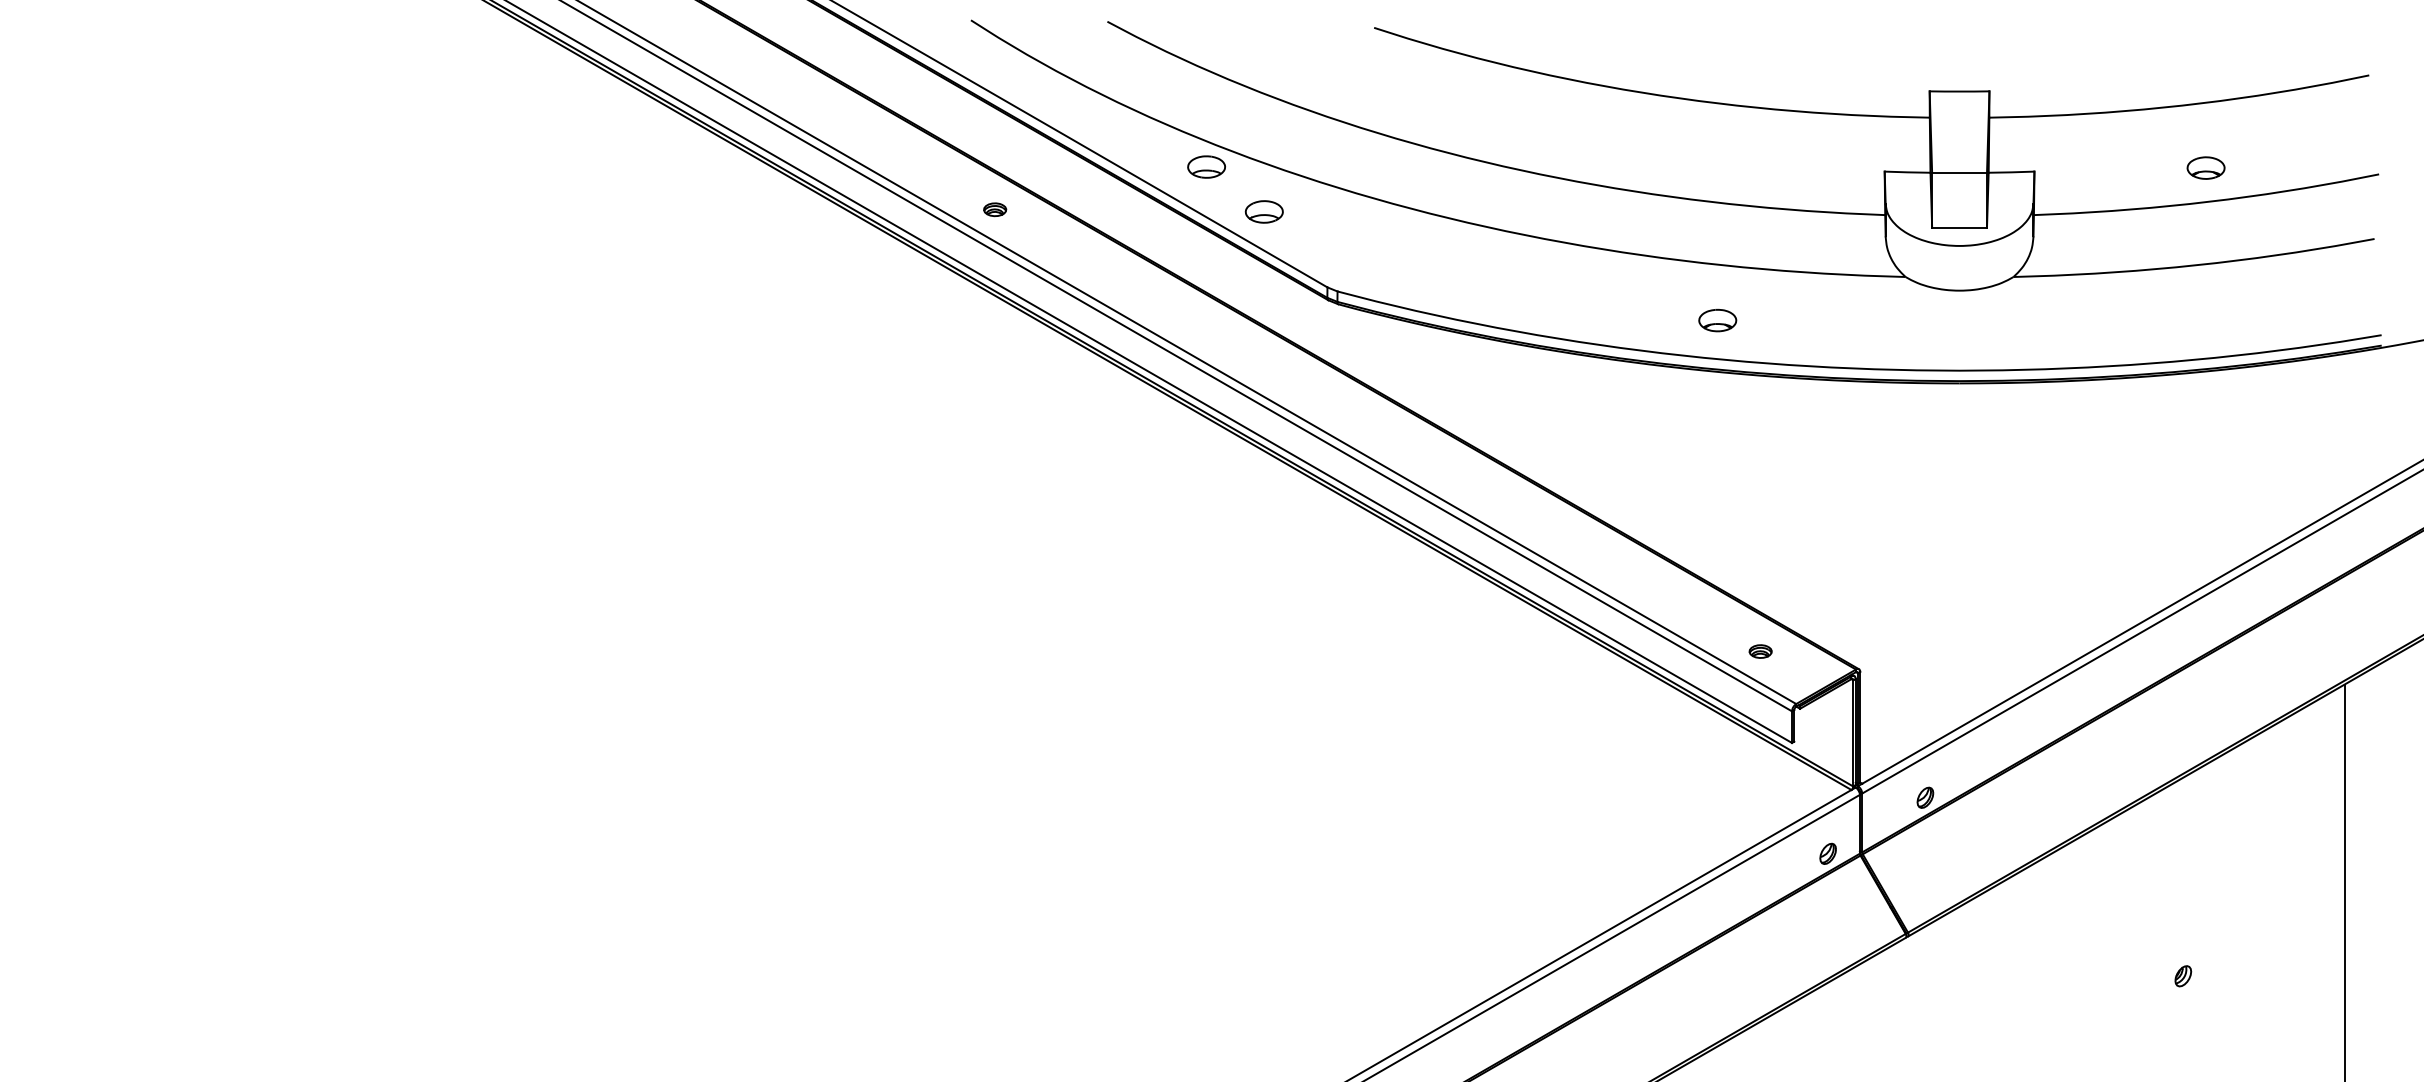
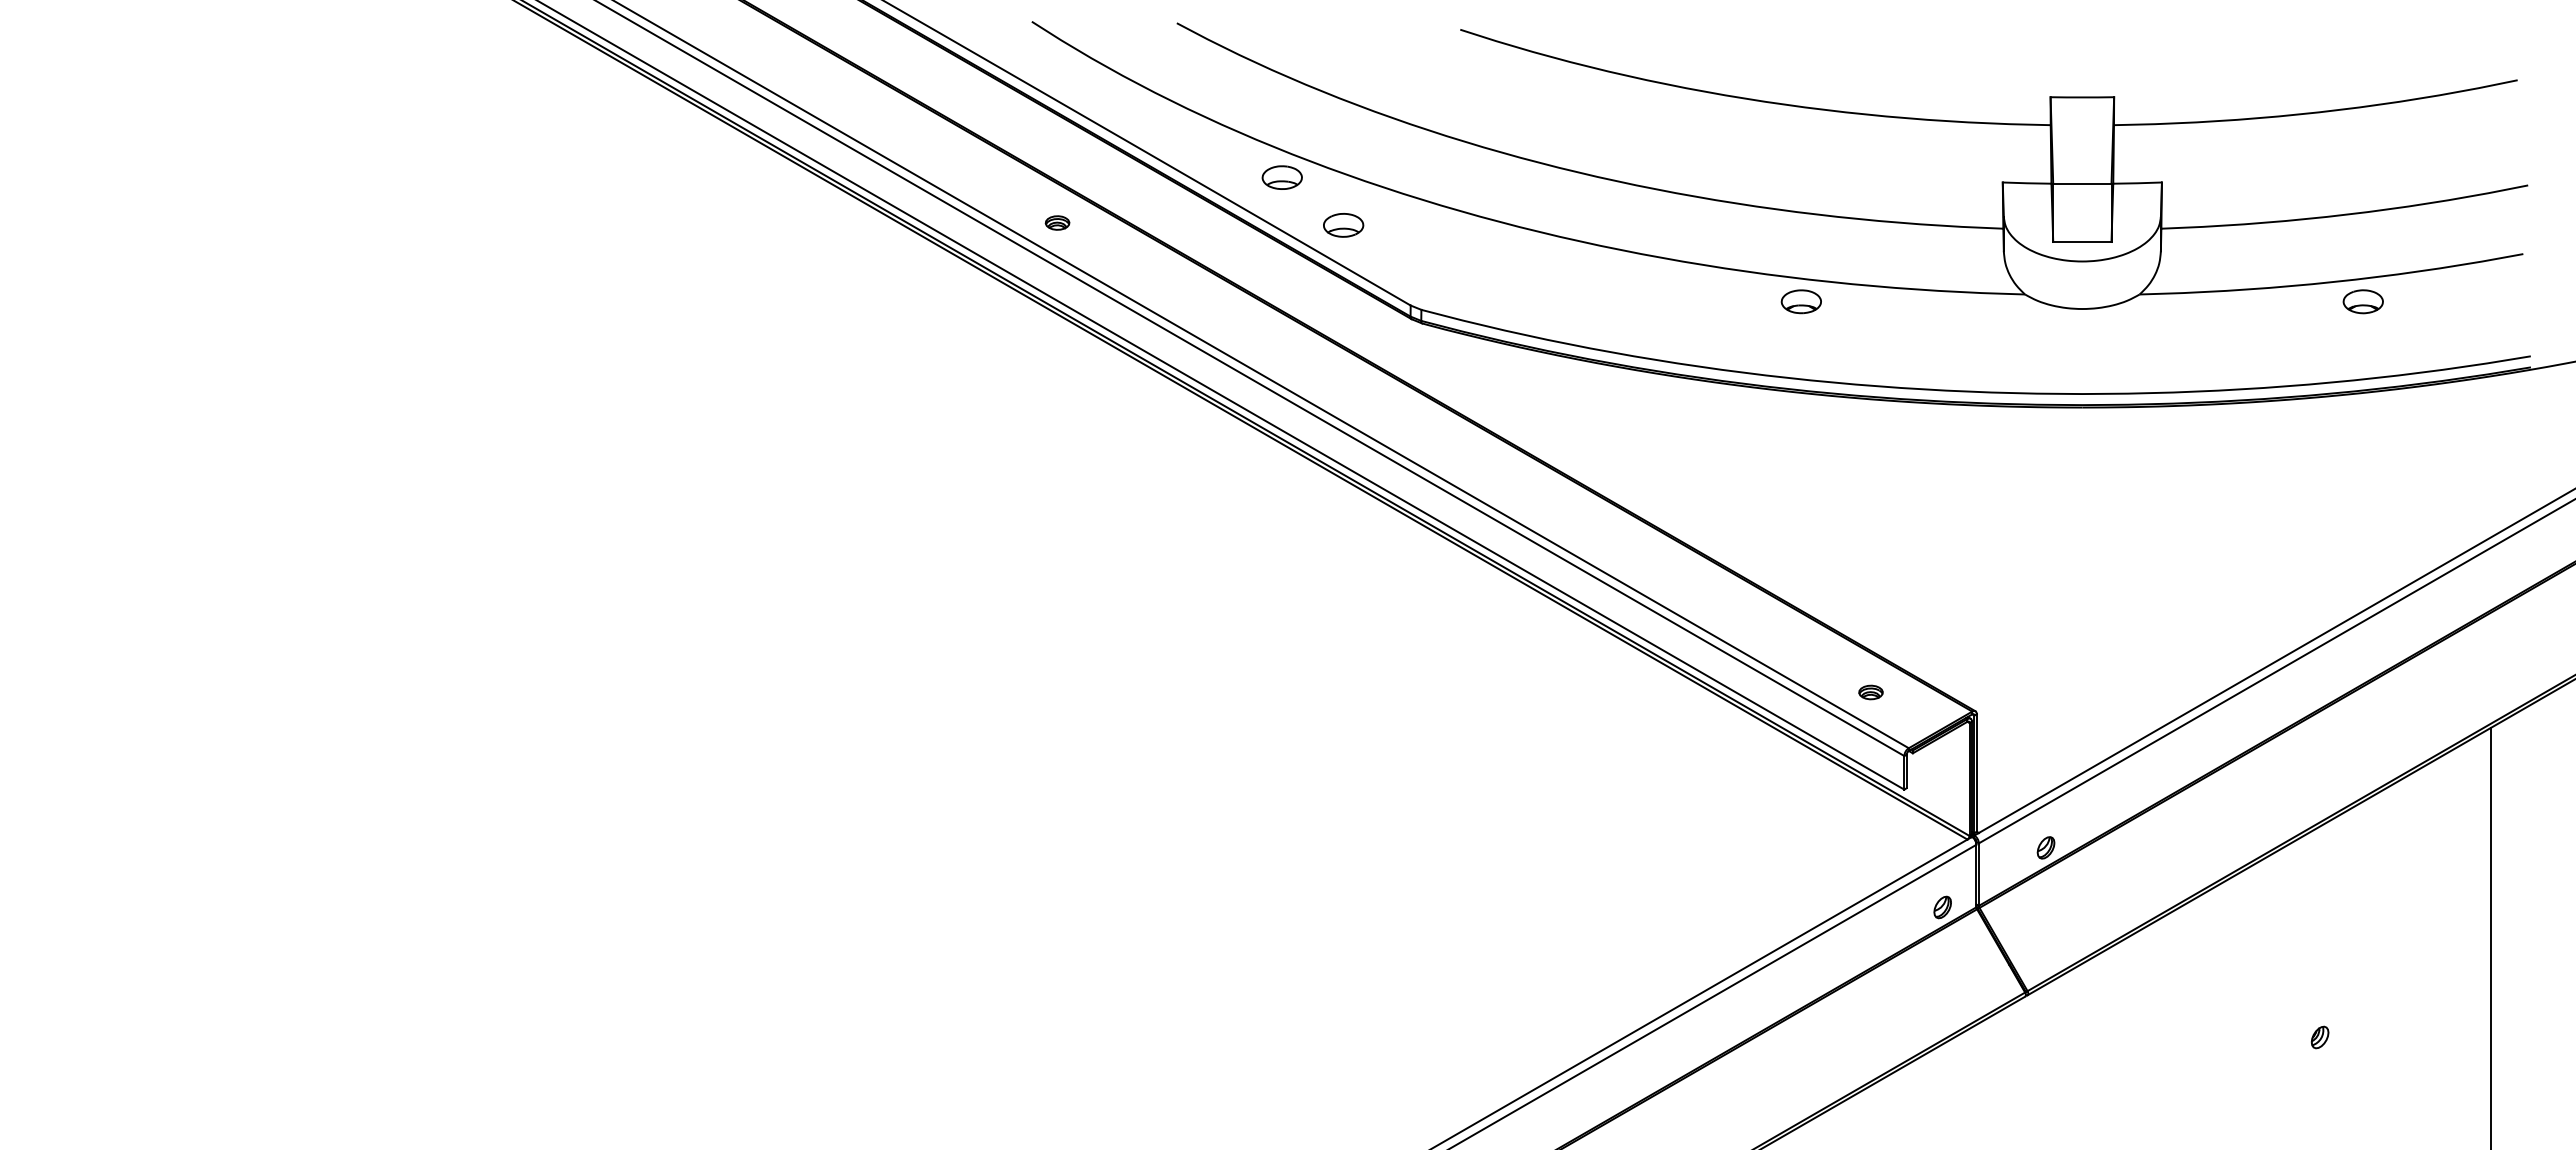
part: (2205, 167) -> (2362, 301), moved
part: (1716, 320) -> (1800, 301), moved

